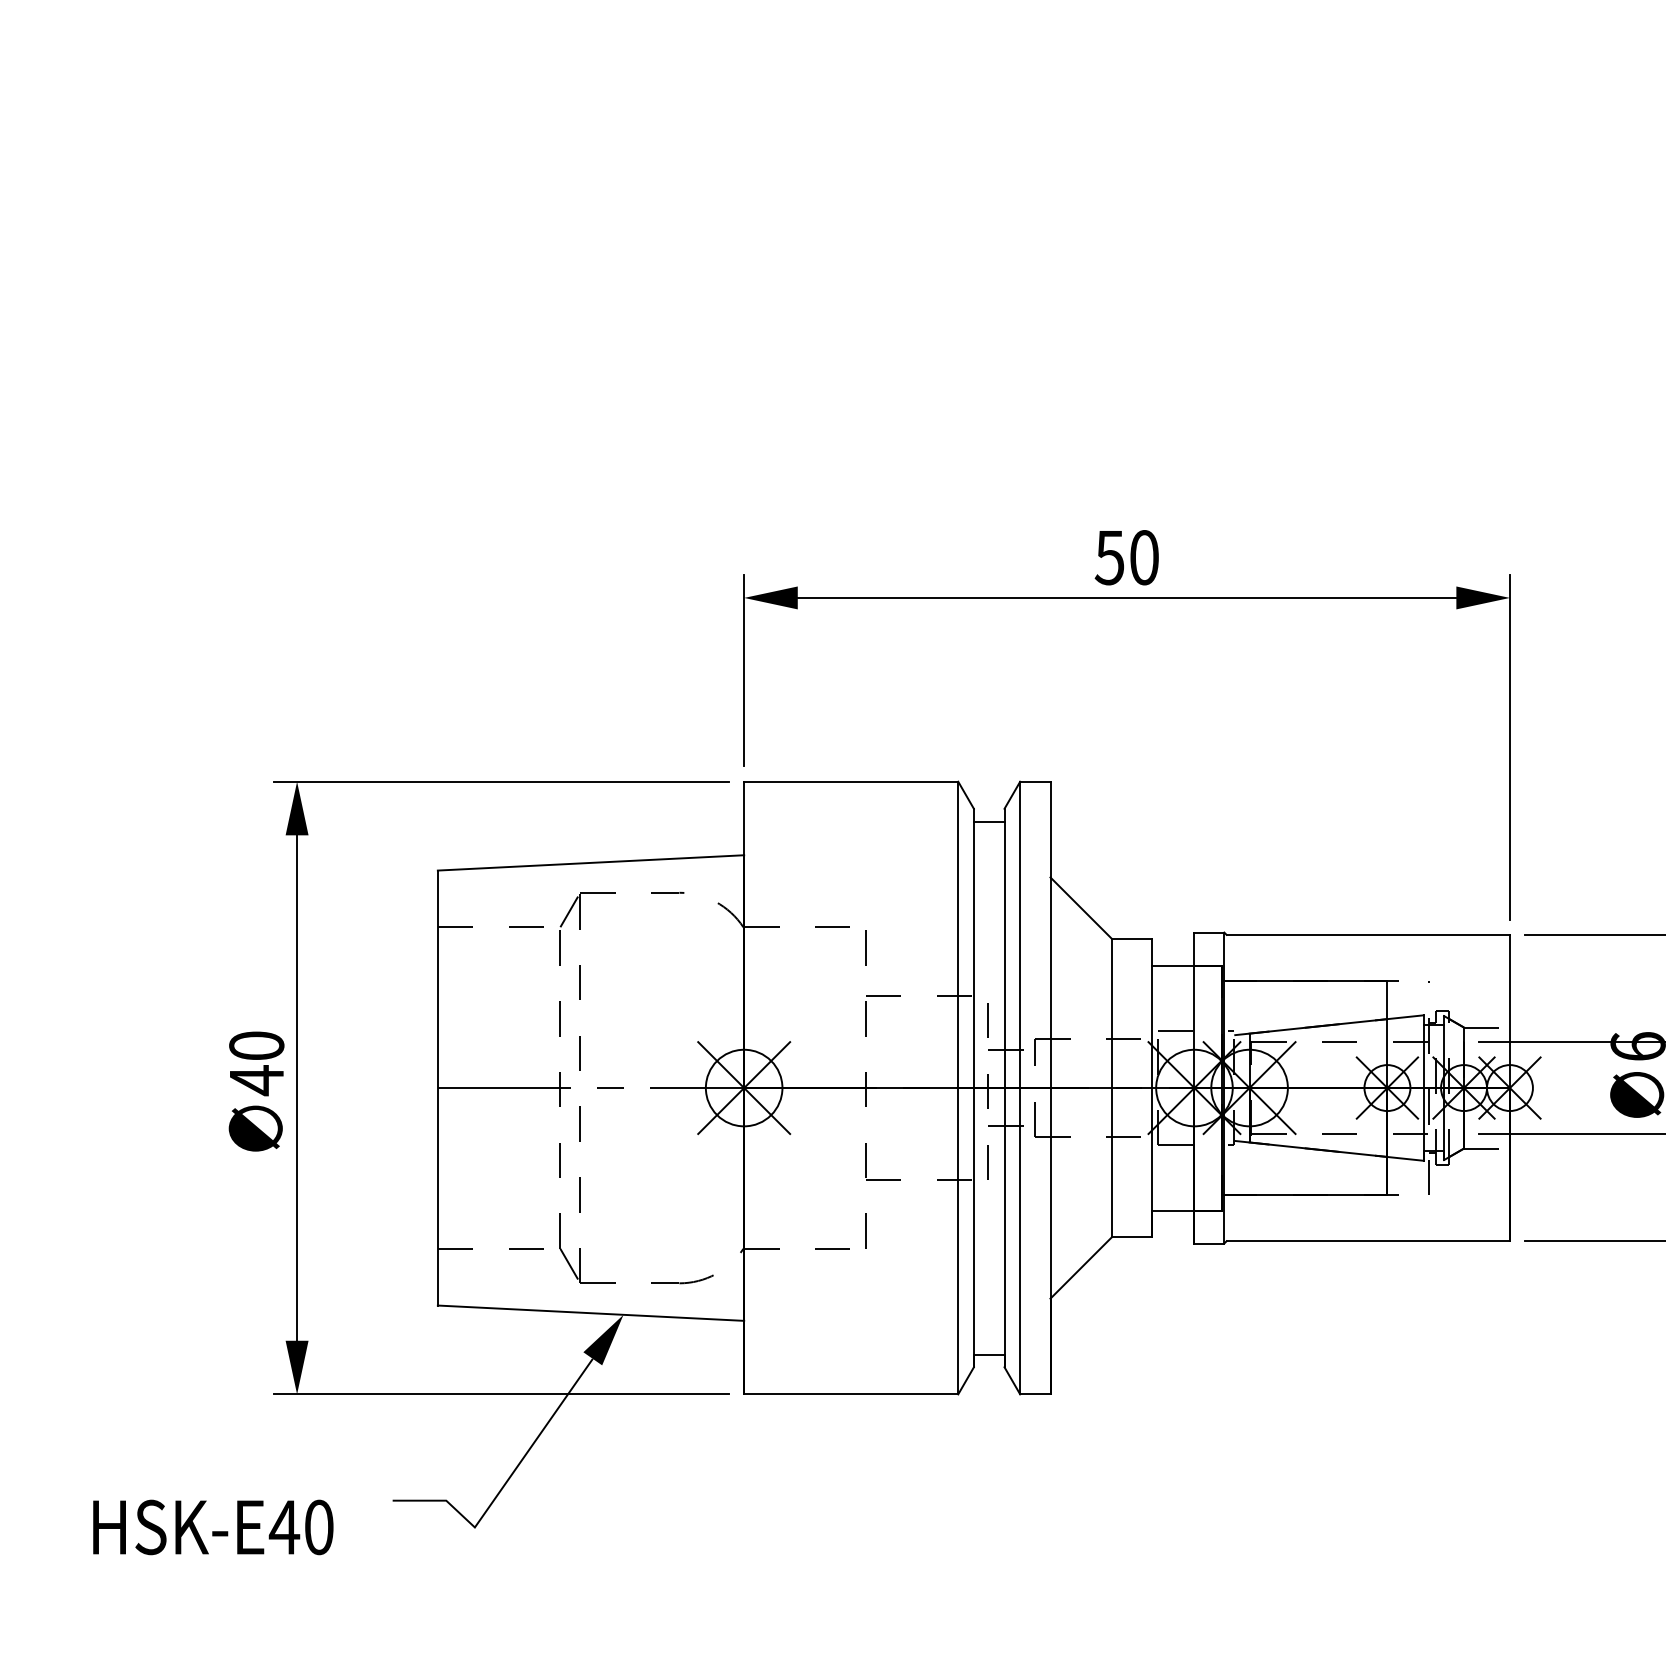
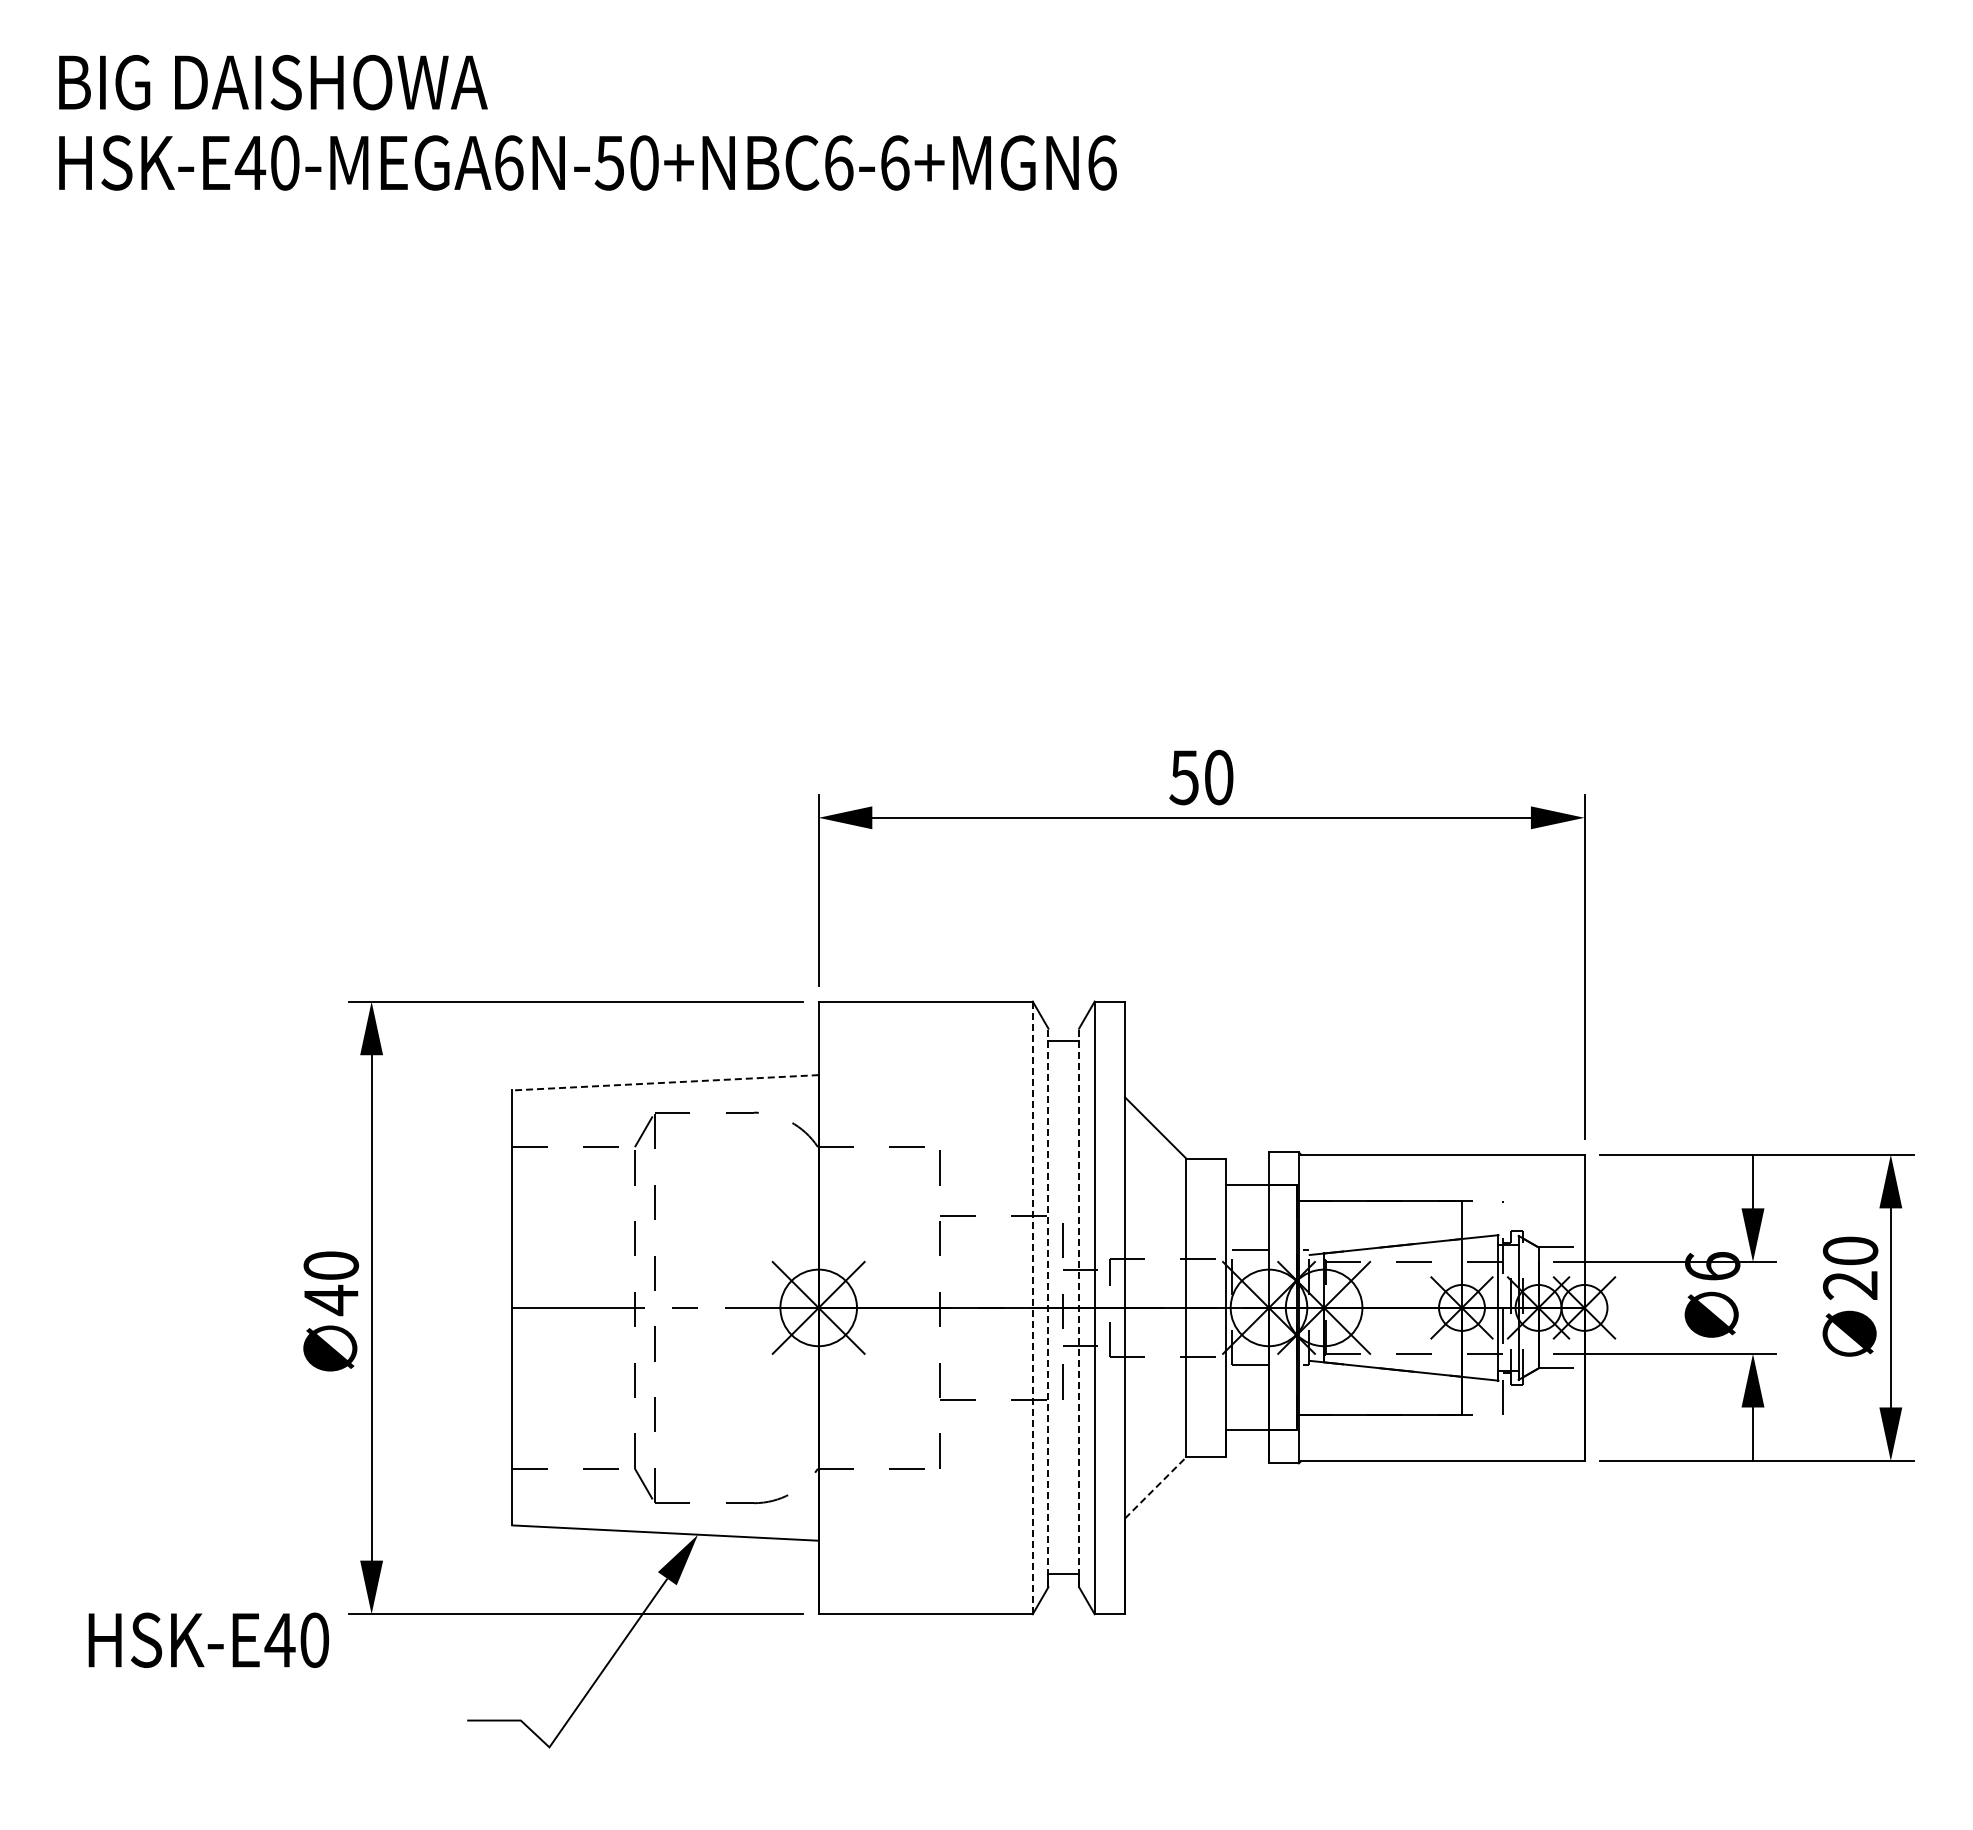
line: (590, 862) -> (665, 1082), solid -> dashed
line: (957, 1087) -> (1032, 1307), solid -> dashed
line: (973, 1087) -> (1048, 1307), solid -> dashed
line: (1004, 1087) -> (1079, 1307), solid -> dashed
line: (1081, 1267) -> (1156, 1487), solid -> dashed
text: (212, 1526) -> (208, 1639), moved

